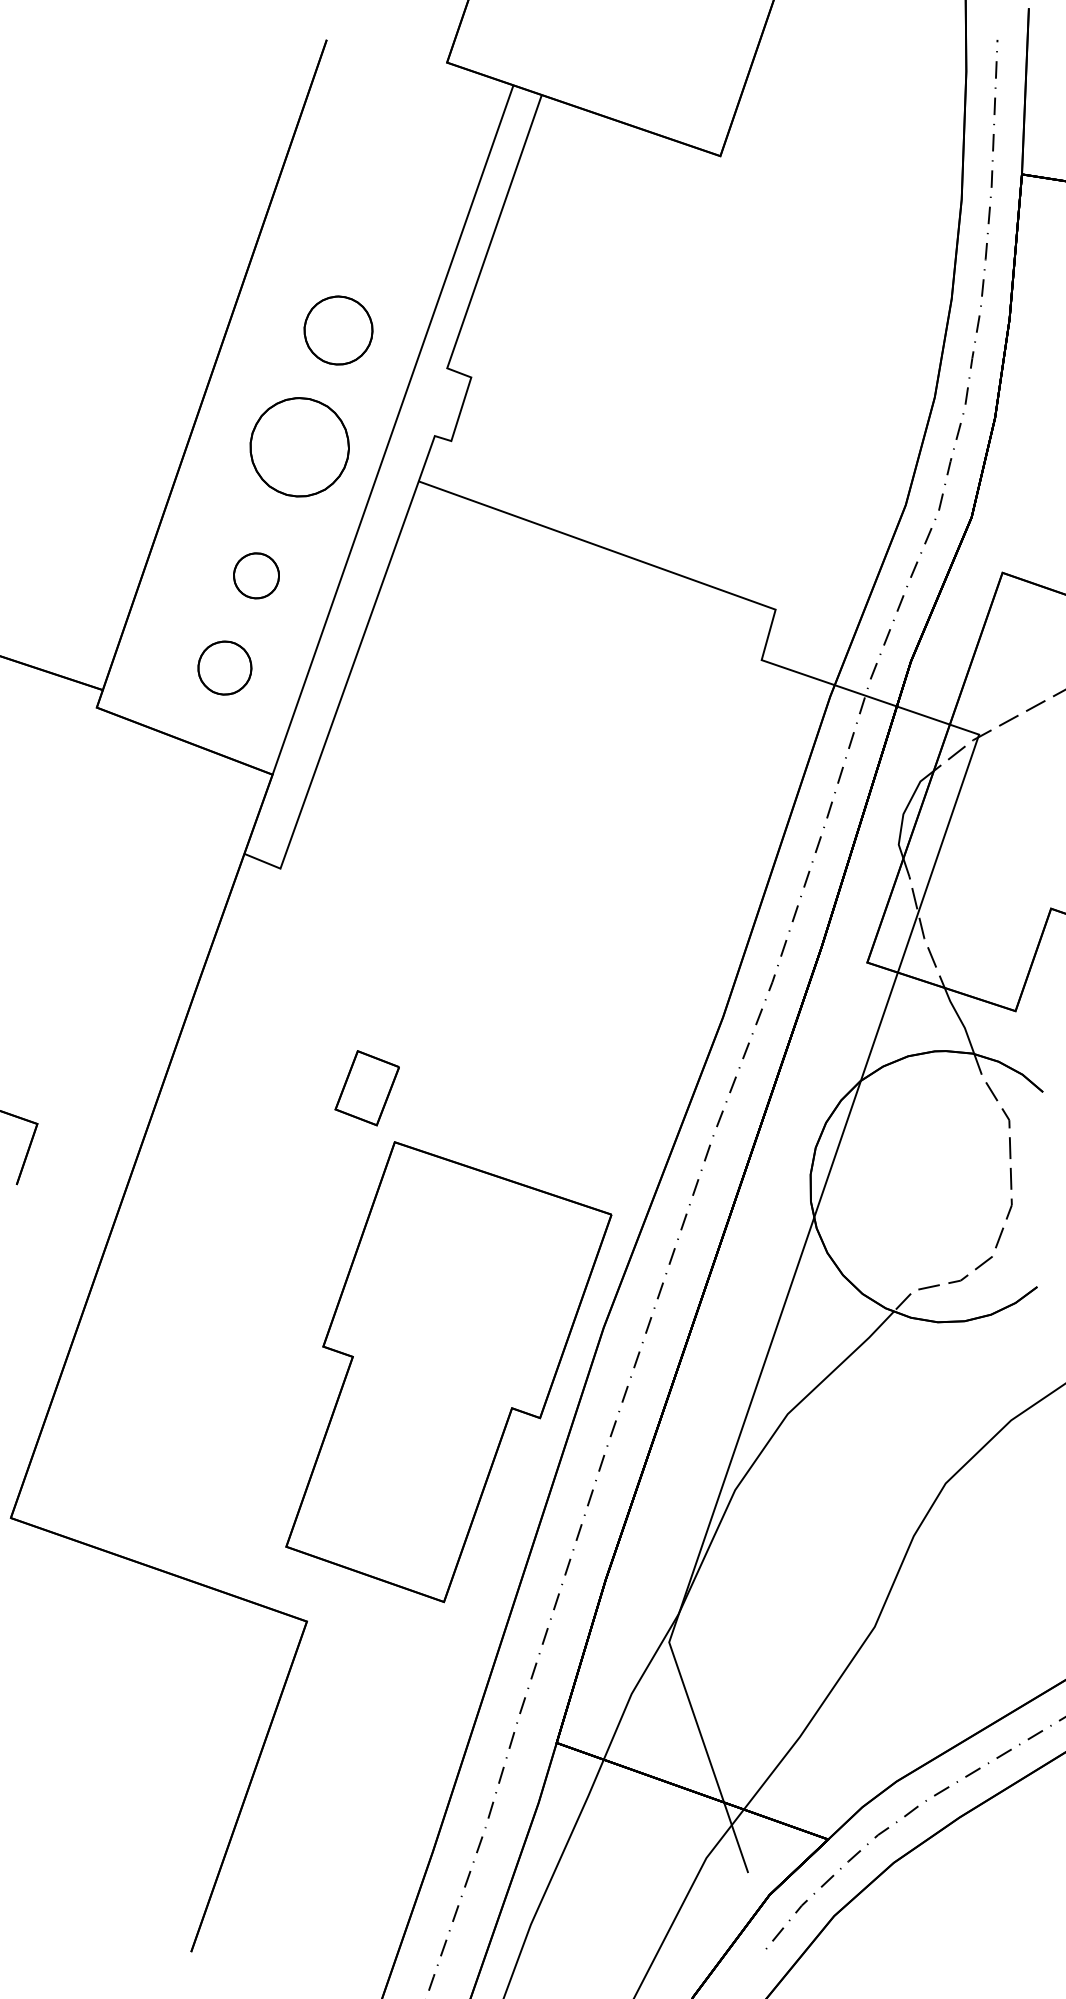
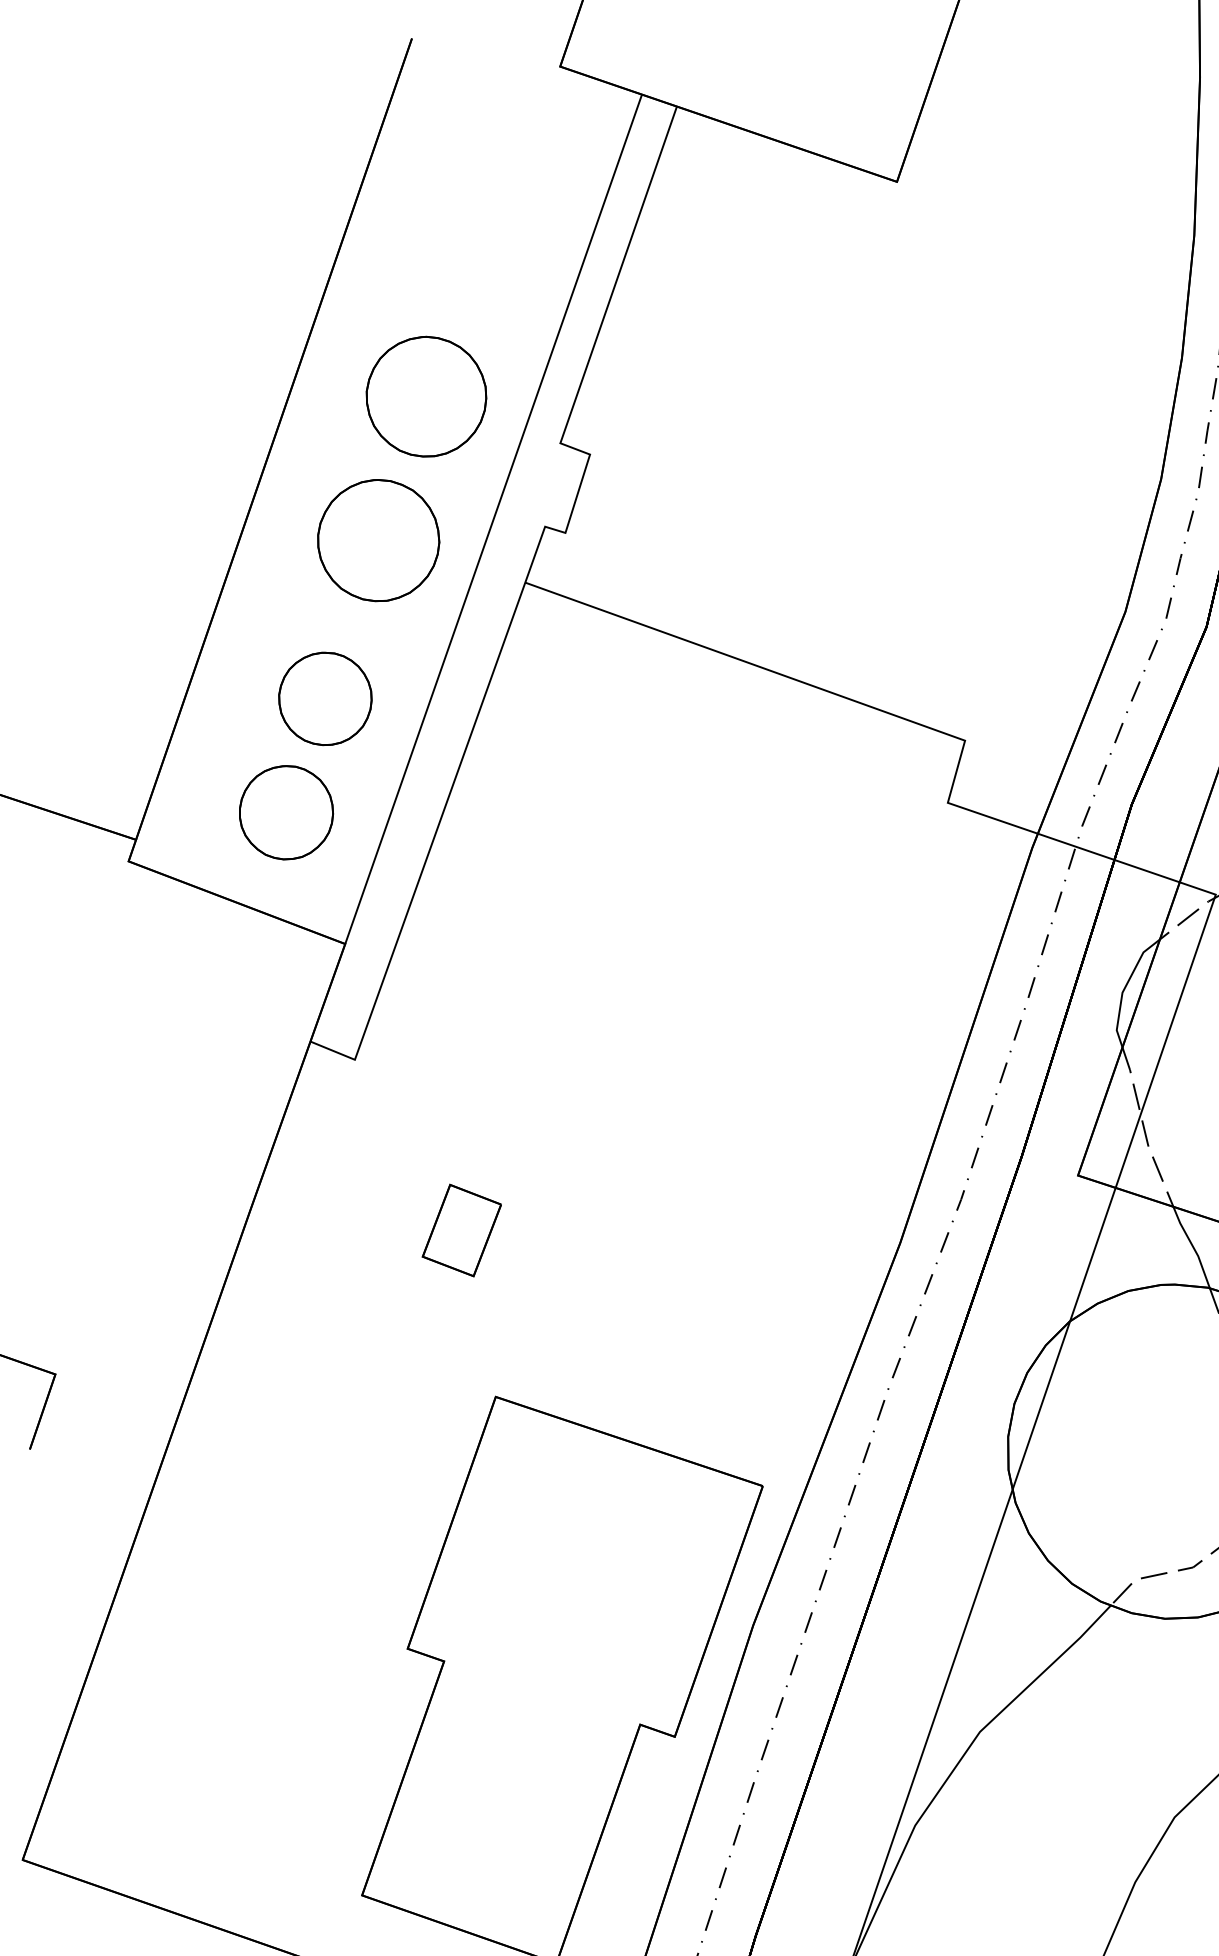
part: (338, 330) -> (426, 396), size x1.43
part: (256, 575) -> (325, 698), size x1.67
part: (224, 667) -> (285, 811), size x1.43
part: (366, 1088) -> (460, 1230), moved

